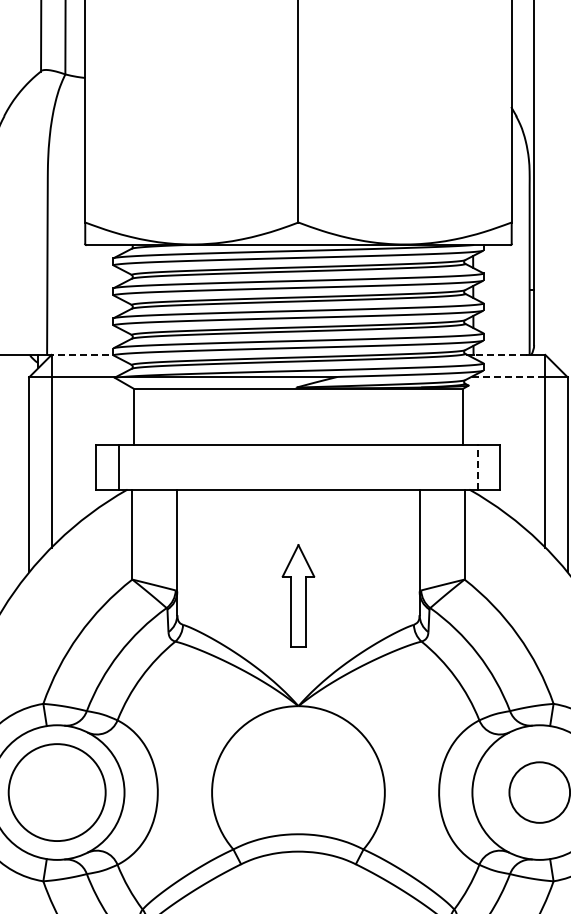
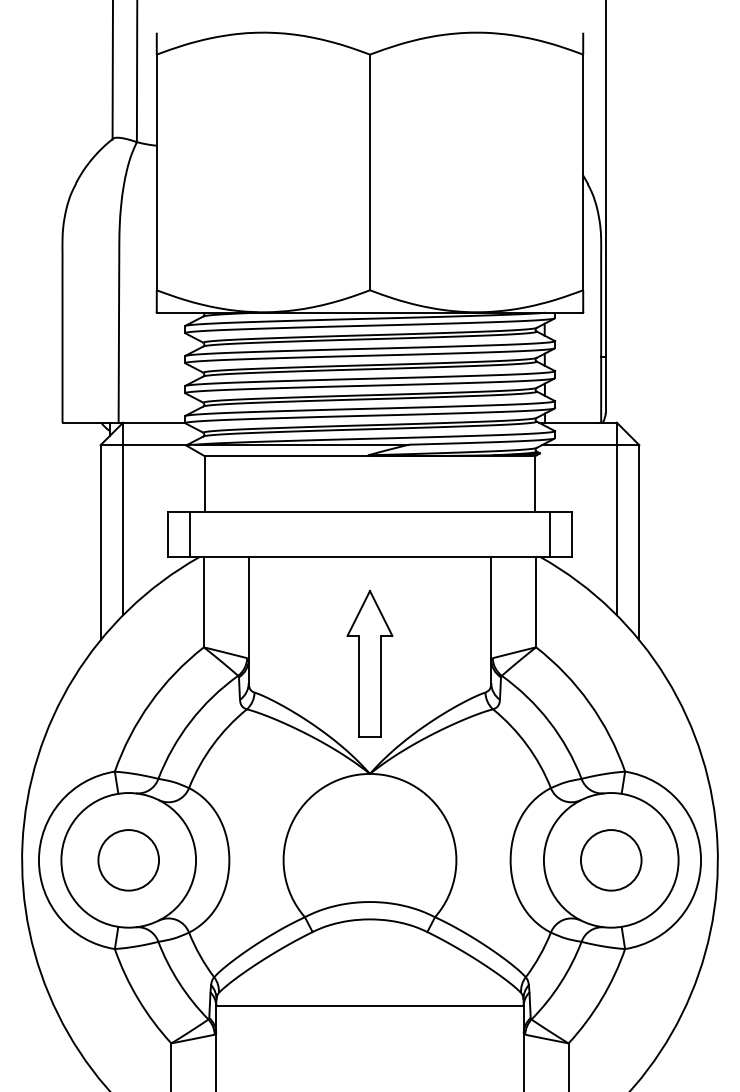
line: (80, 354) -> (152, 422), dashed -> solid
line: (499, 354) -> (571, 422), dashed -> solid
line: (506, 377) -> (578, 445), dashed -> solid
line: (477, 466) -> (549, 534), dashed -> solid
part: (297, 595) -> (369, 663), size x1.43
circle: (56, 792) -> (128, 860), size x0.62

